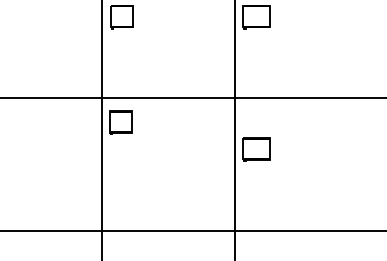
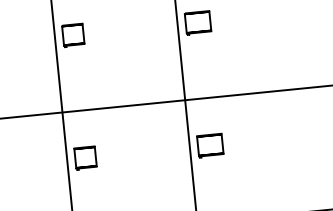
part: (120, 122) -> (85, 158), moved

